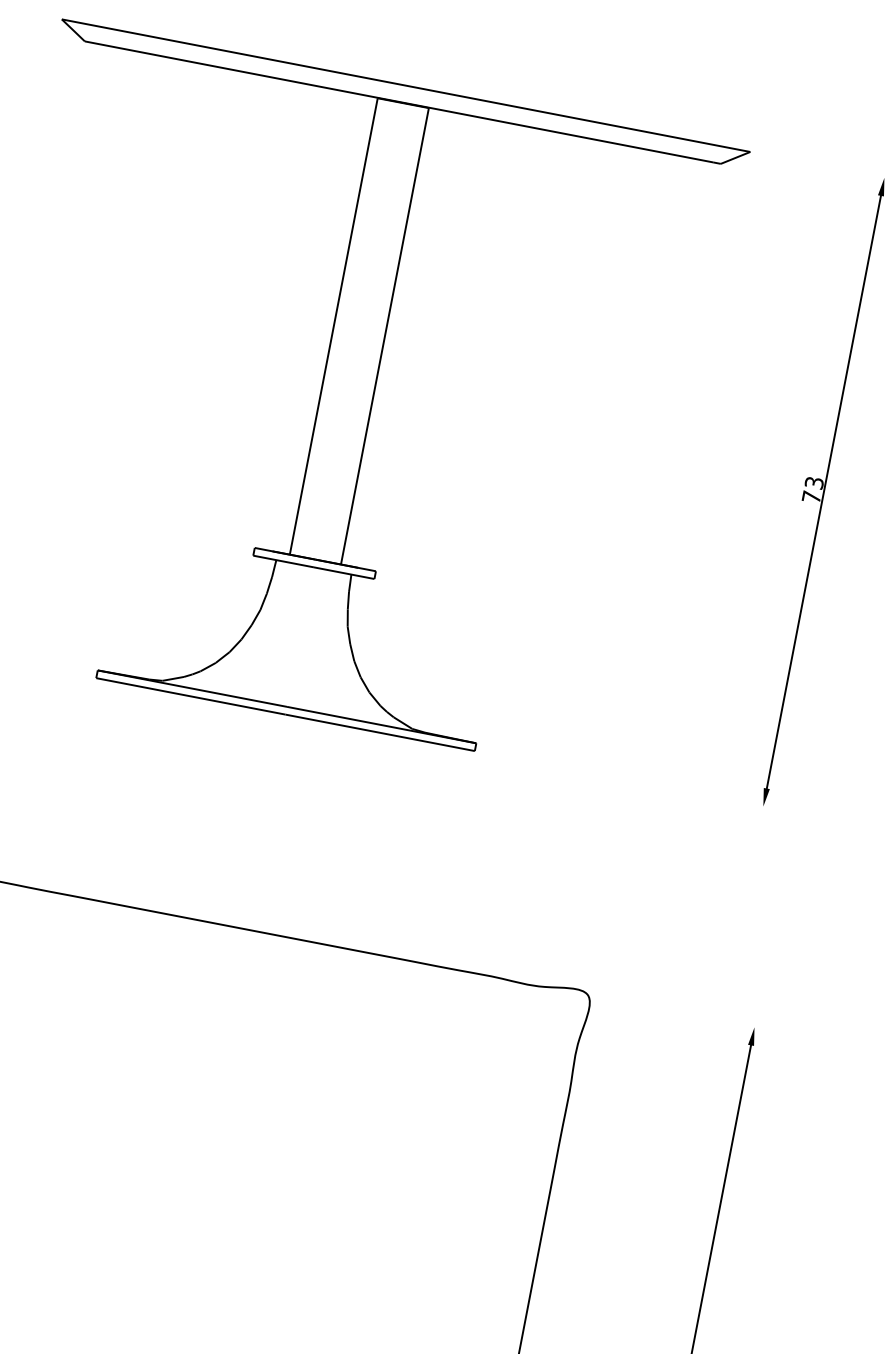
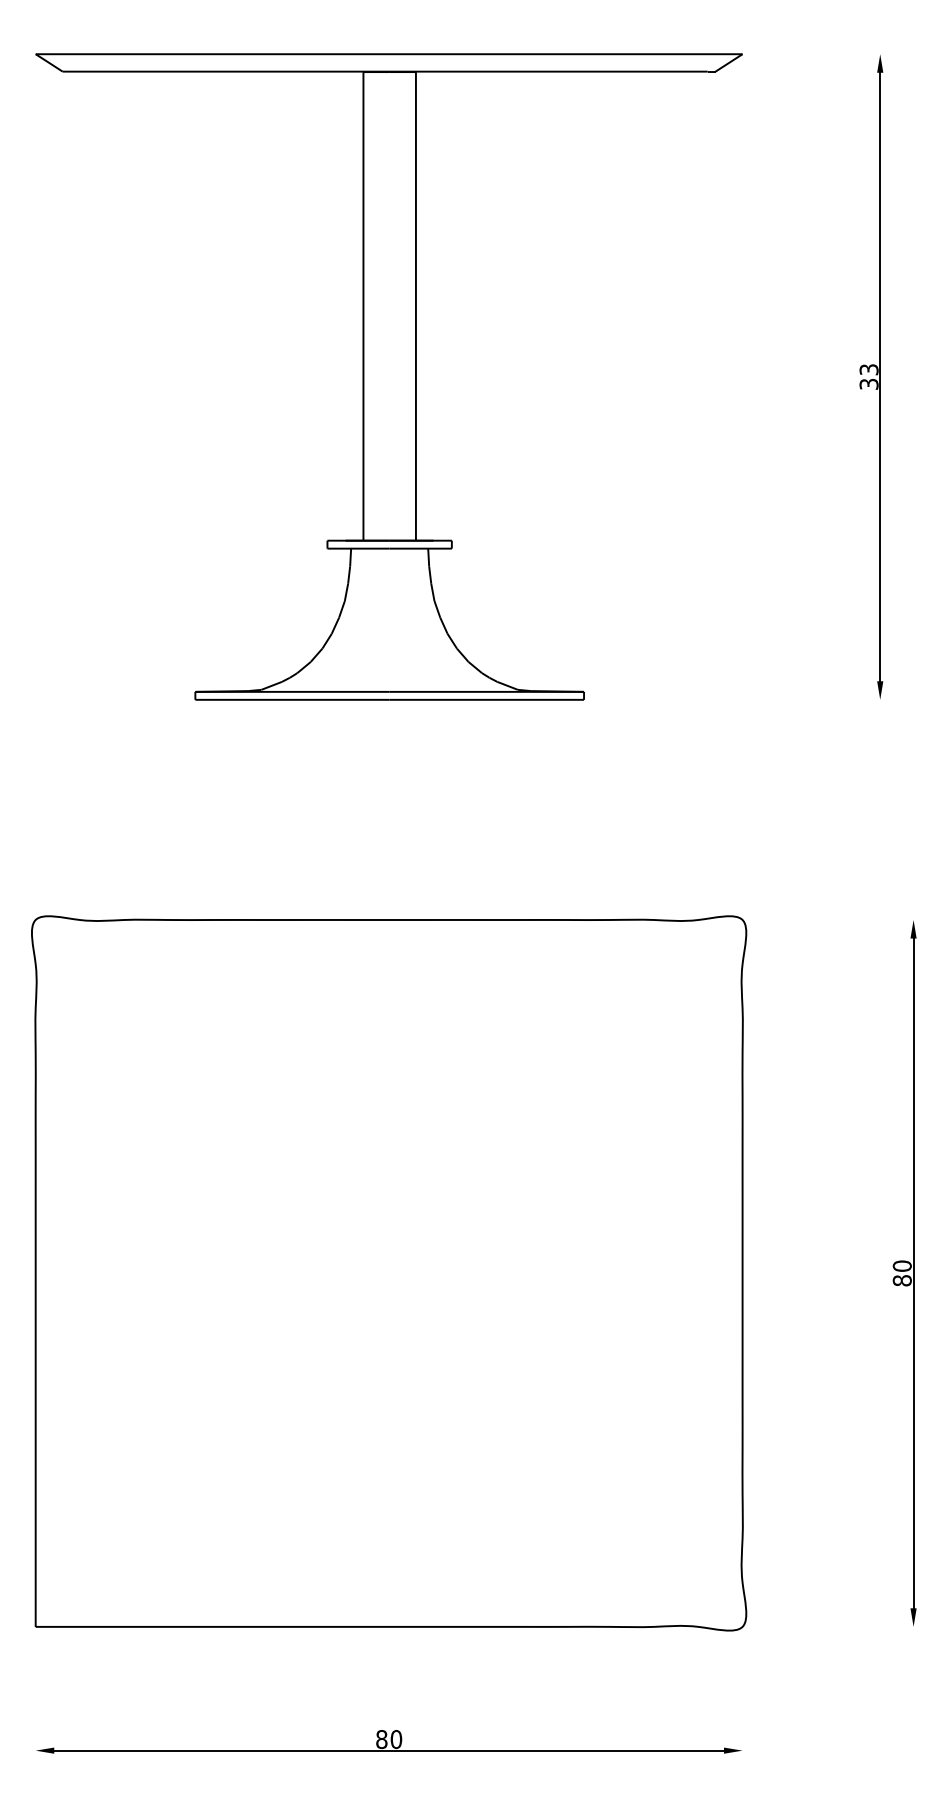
text: (811, 496) -> (868, 383), 73 -> 33

